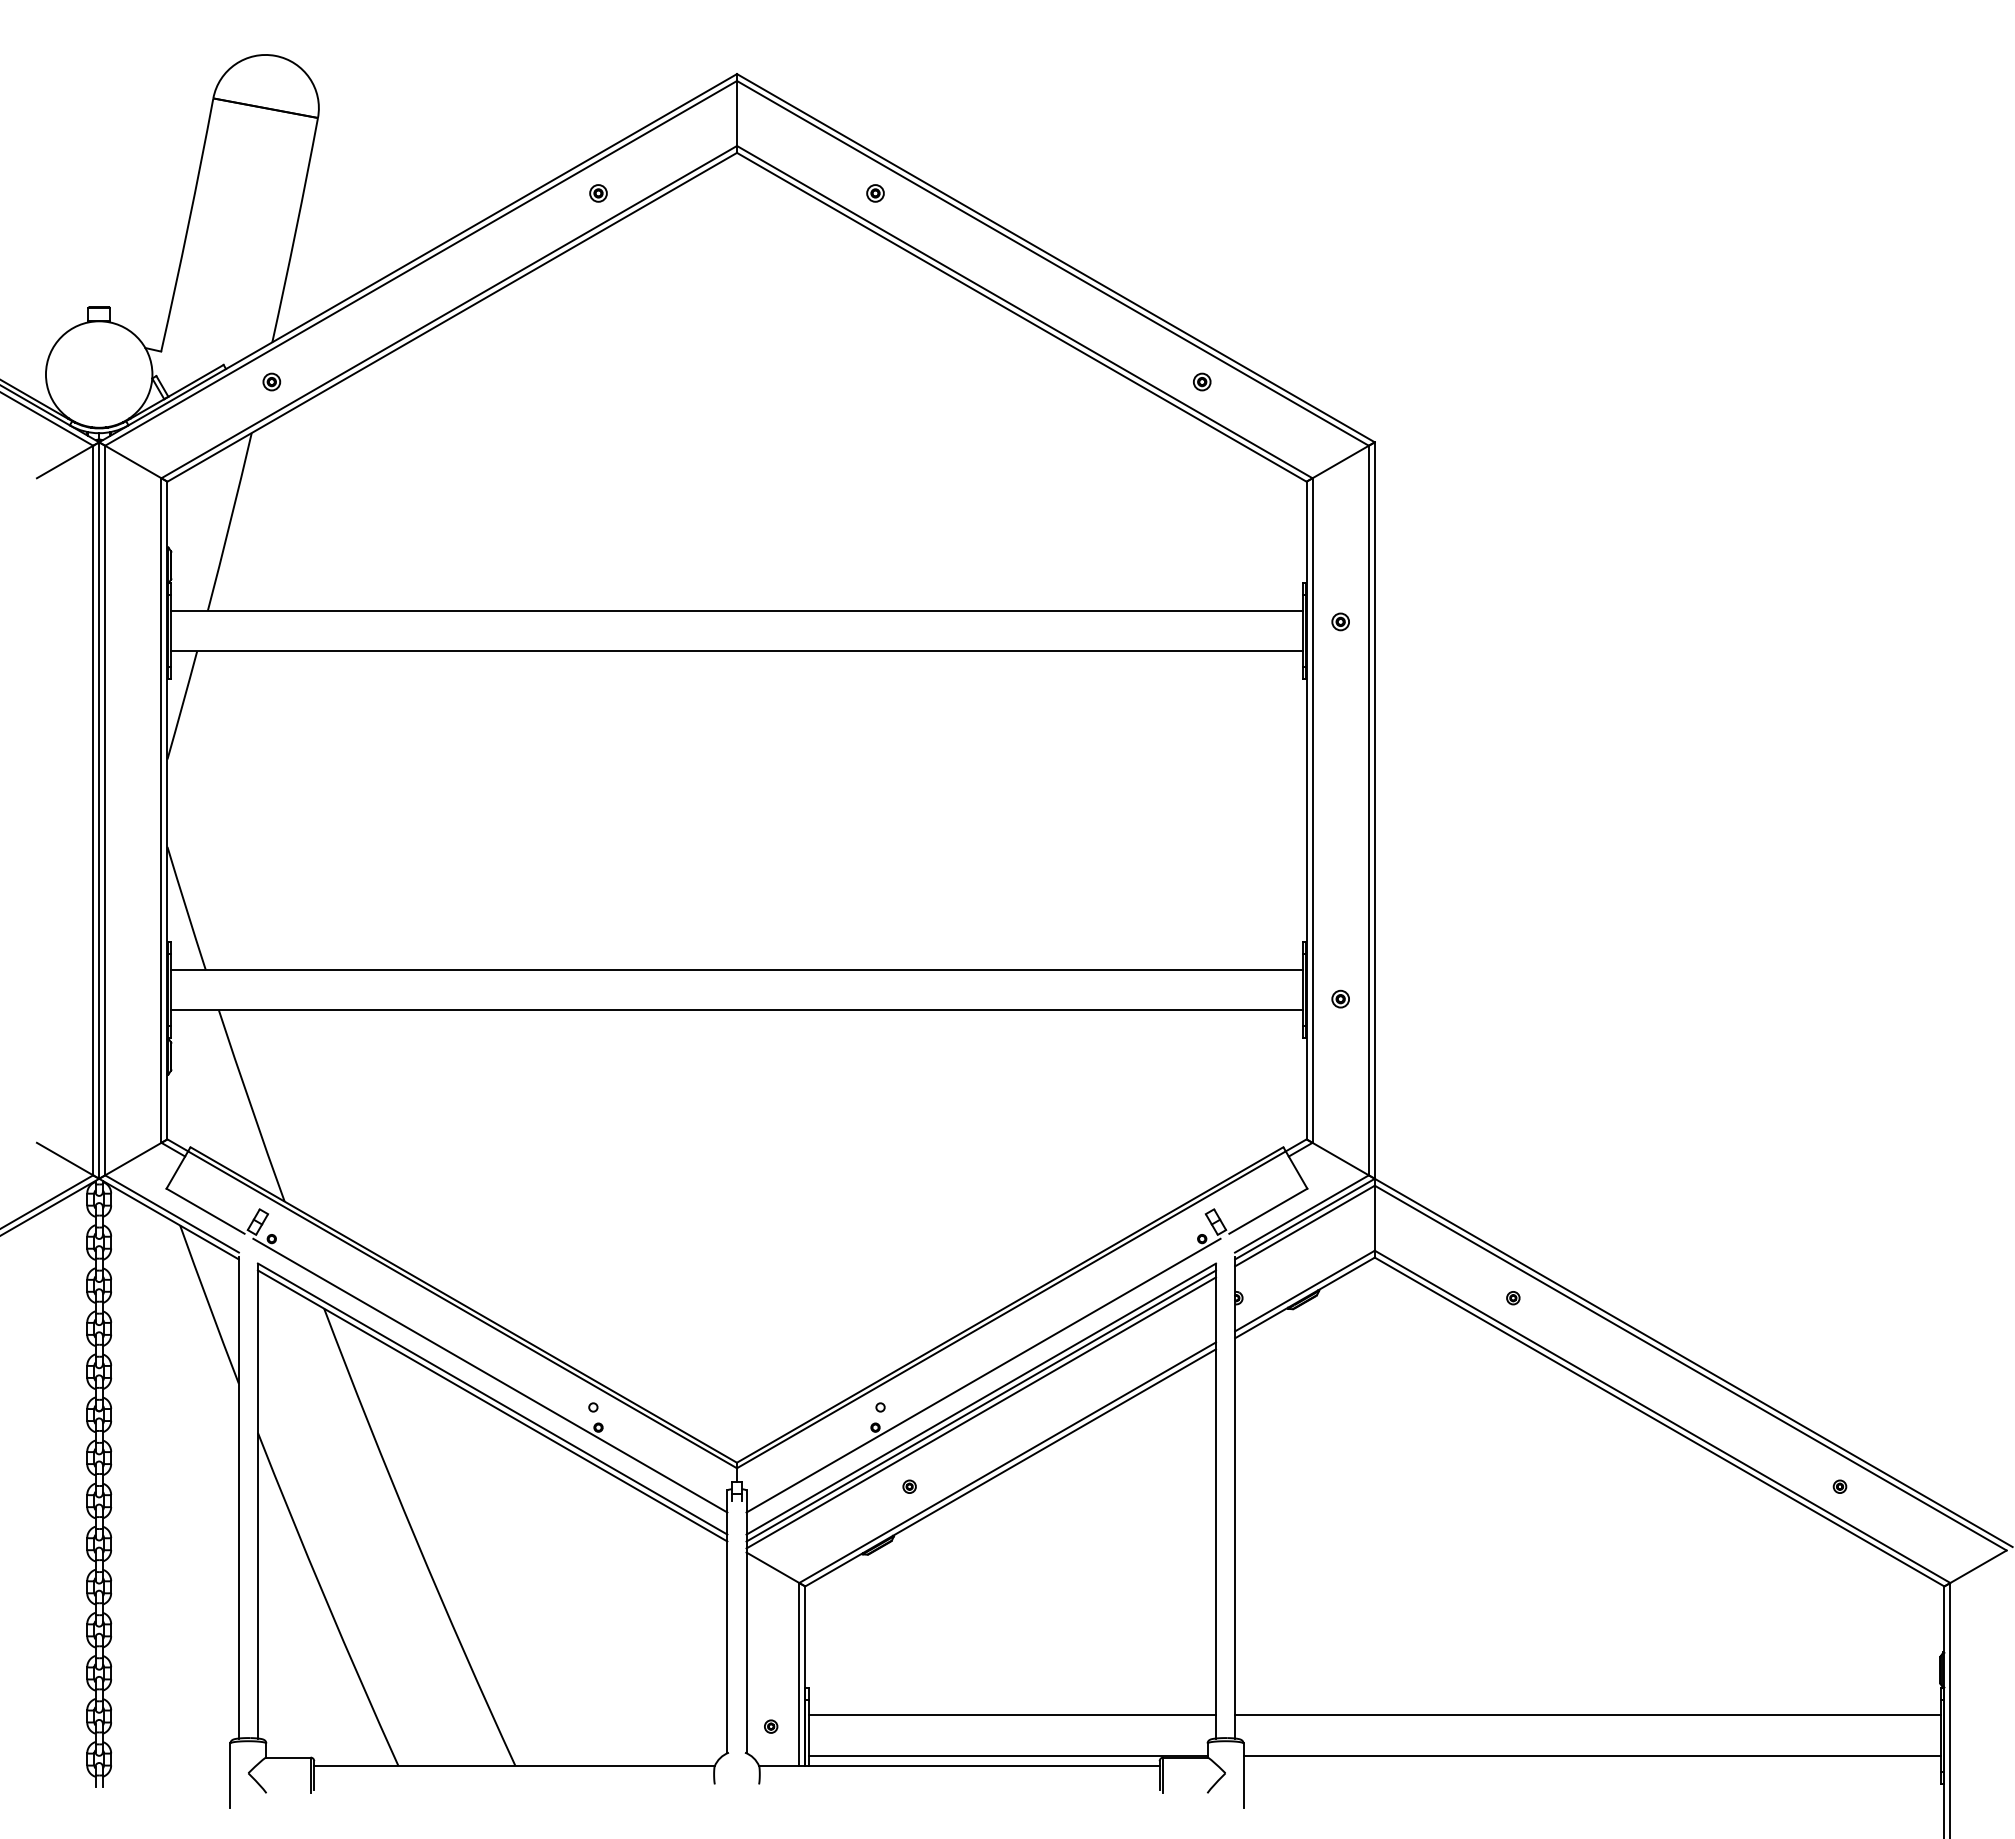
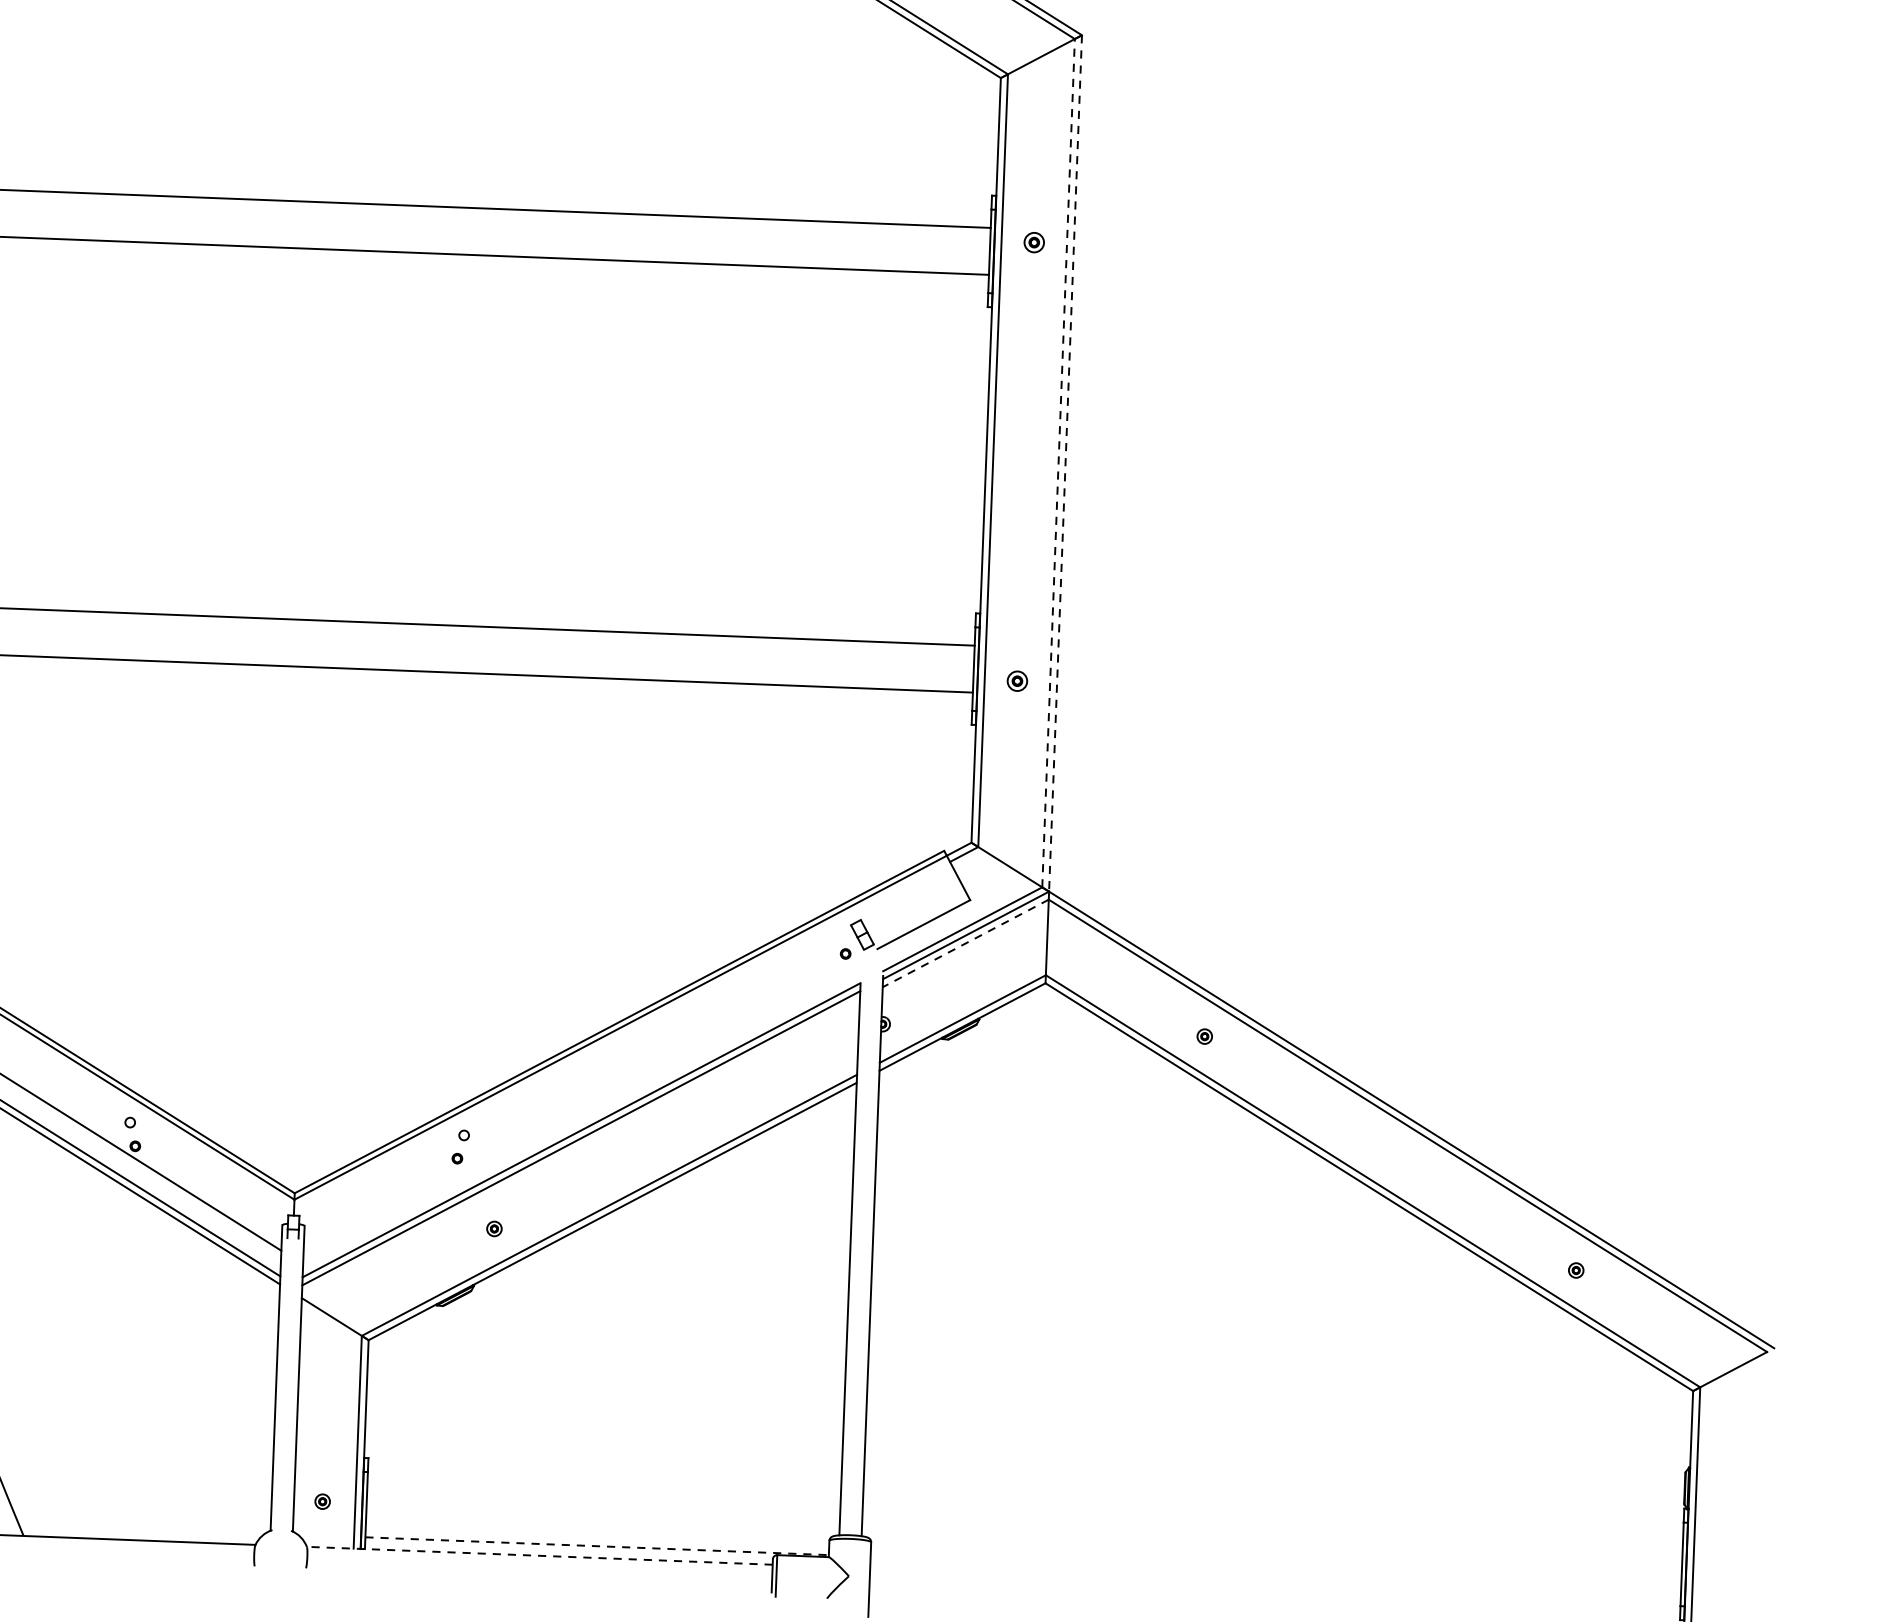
line: (1368, 810) -> (1058, 463), solid -> dashed
line: (1374, 811) -> (1065, 464), solid -> dashed
line: (1304, 1226) -> (965, 943), solid -> dashed
line: (983, 1375) -> (585, 1102), removed
line: (980, 1412) -> (580, 1145), removed
line: (1012, 1715) -> (603, 1499), removed
line: (1587, 1715) -> (1272, 1525), removed
line: (1008, 1755) -> (597, 1545), solid -> dashed
line: (1591, 1755) -> (1275, 1571), removed
line: (958, 1765) -> (538, 1555), solid -> dashed

